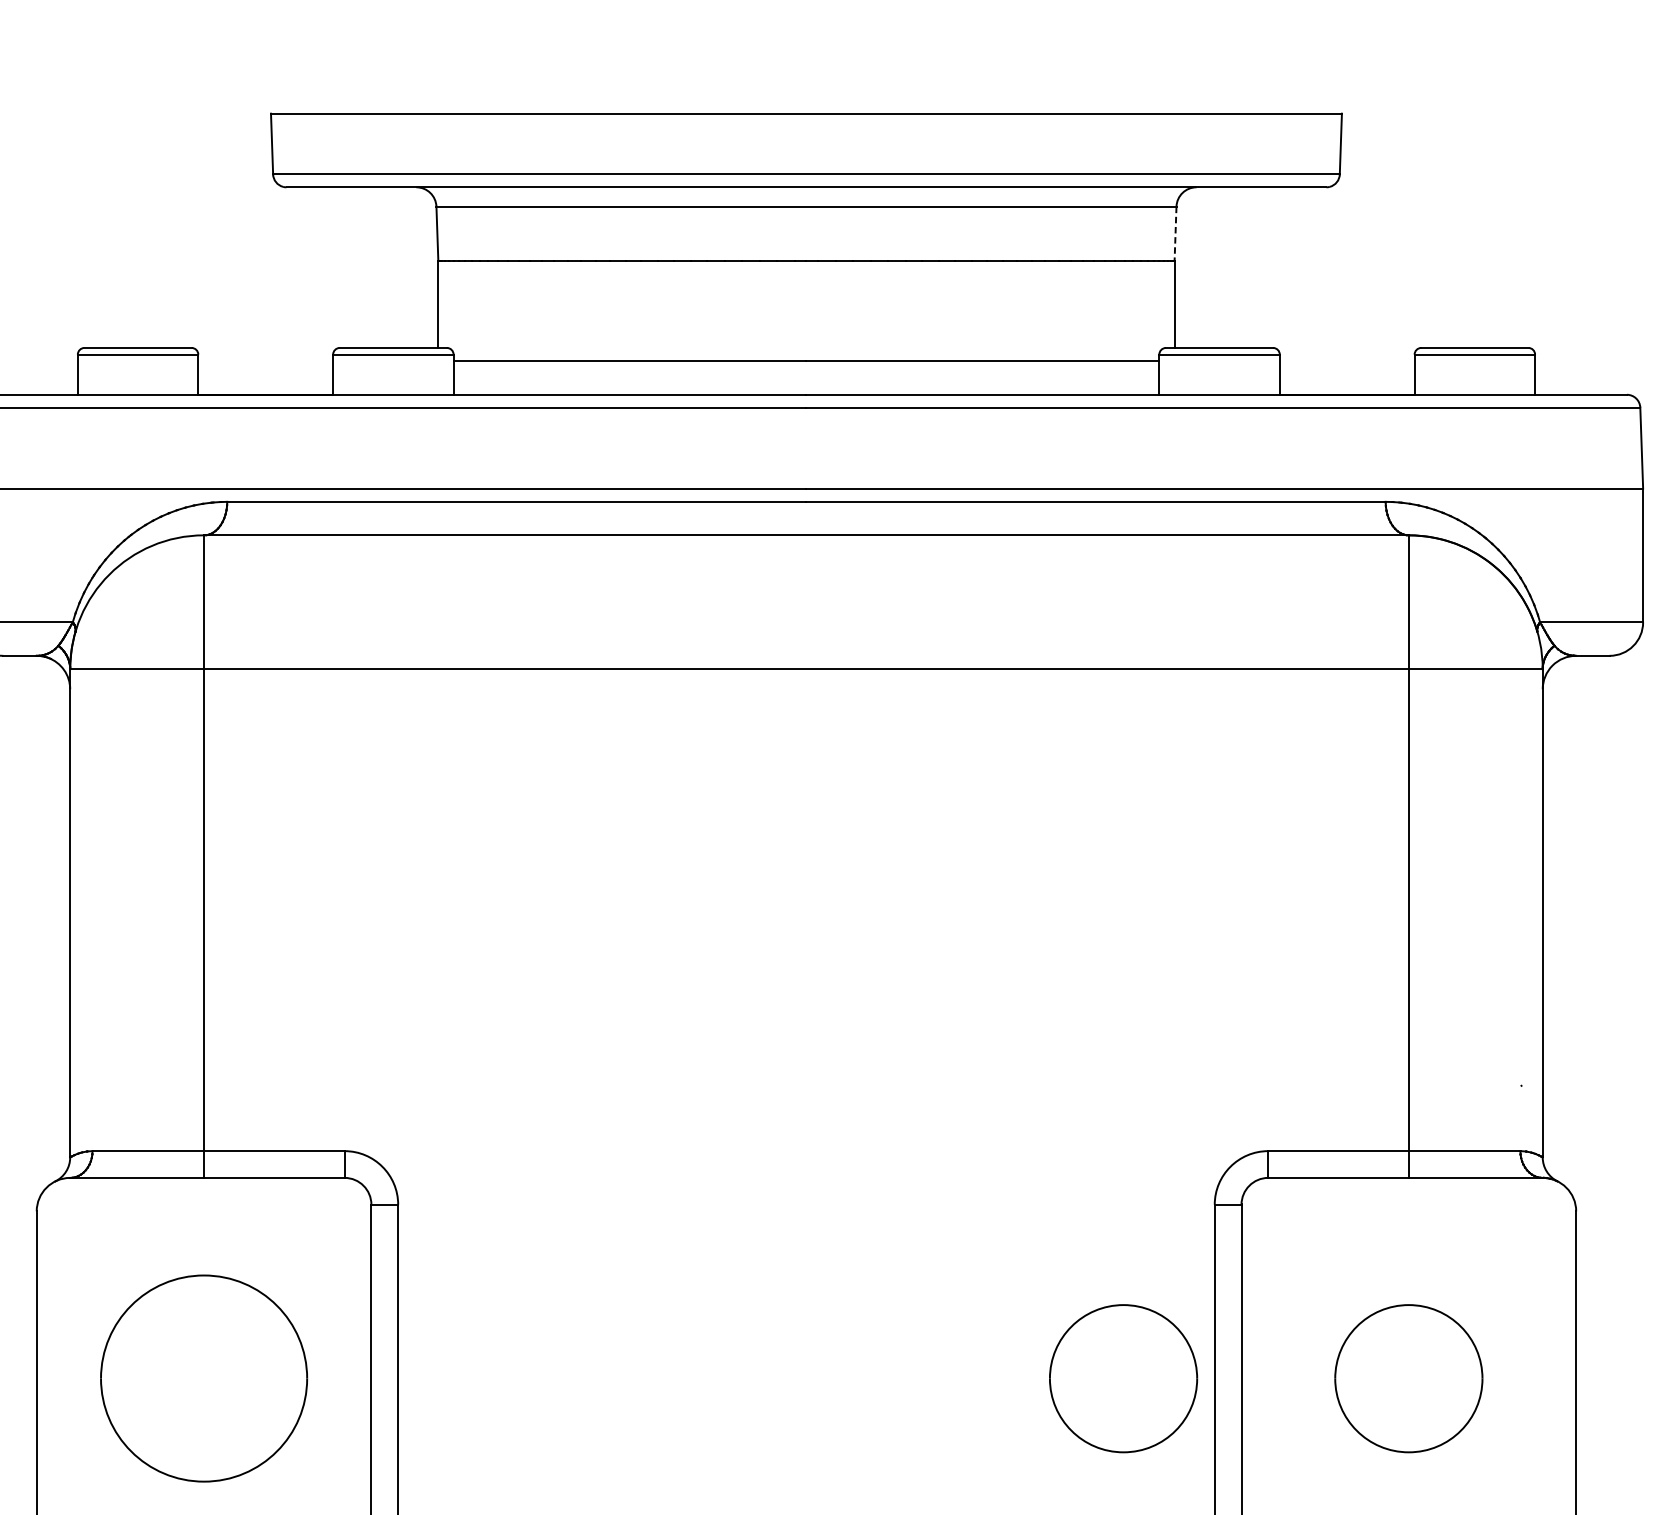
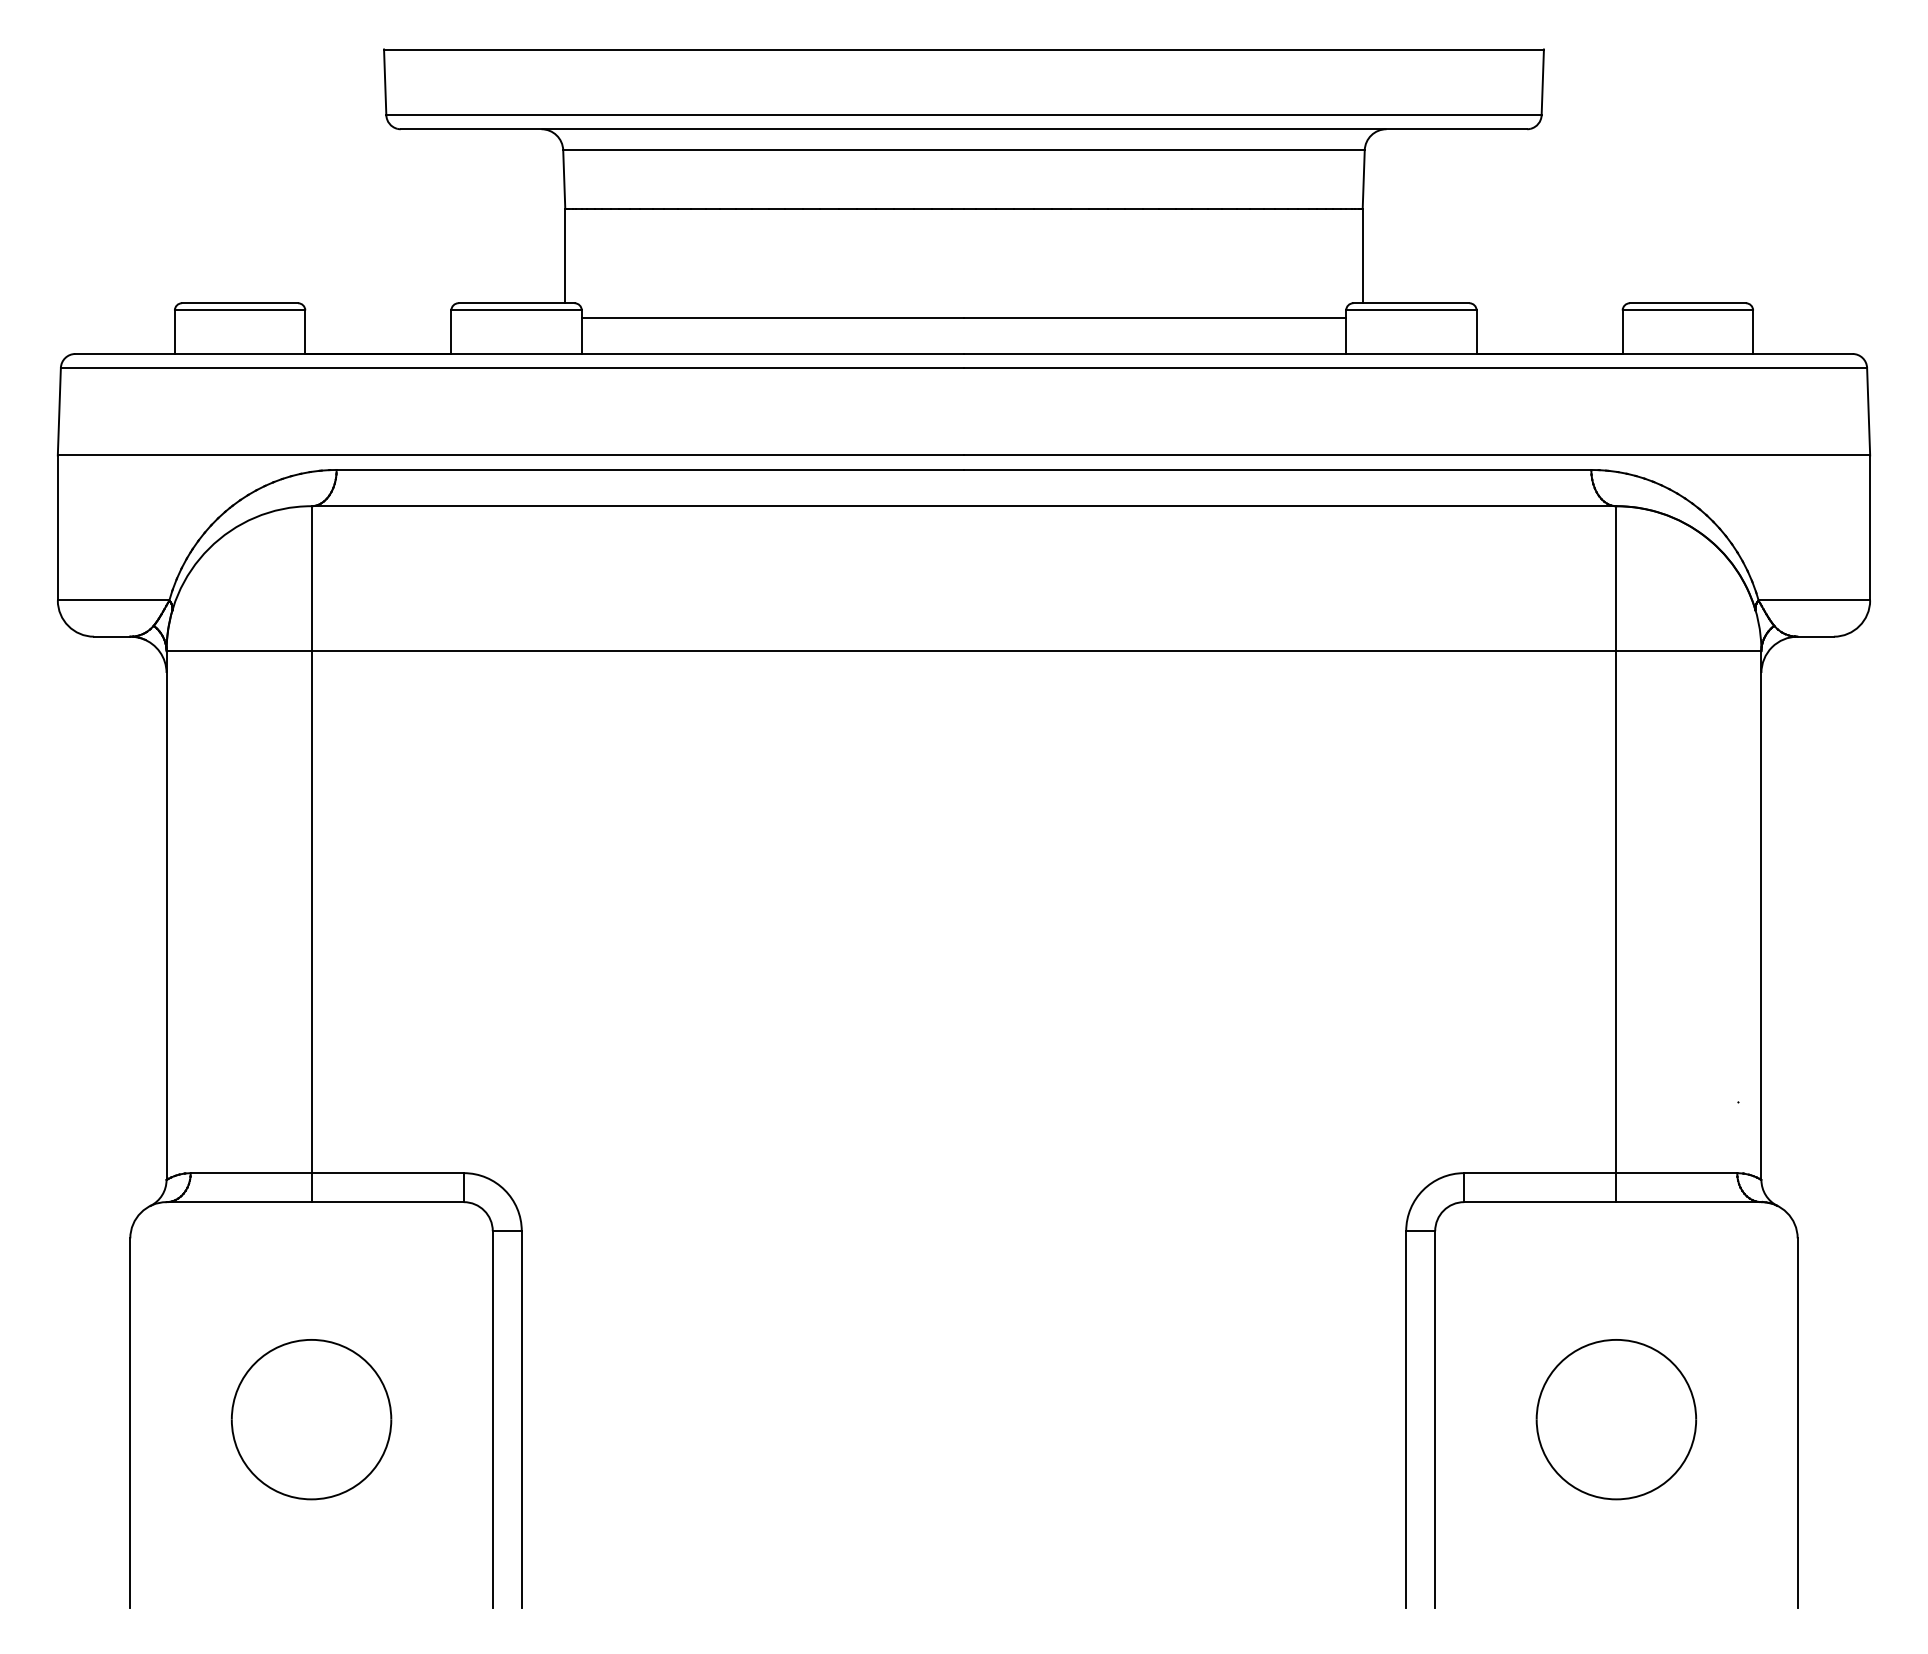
line: (1175, 234) -> (1363, 180), dashed -> solid
part: (204, 1378) -> (311, 1419), size x0.71
part: (1123, 1378) -> (1307, 1419), removed

